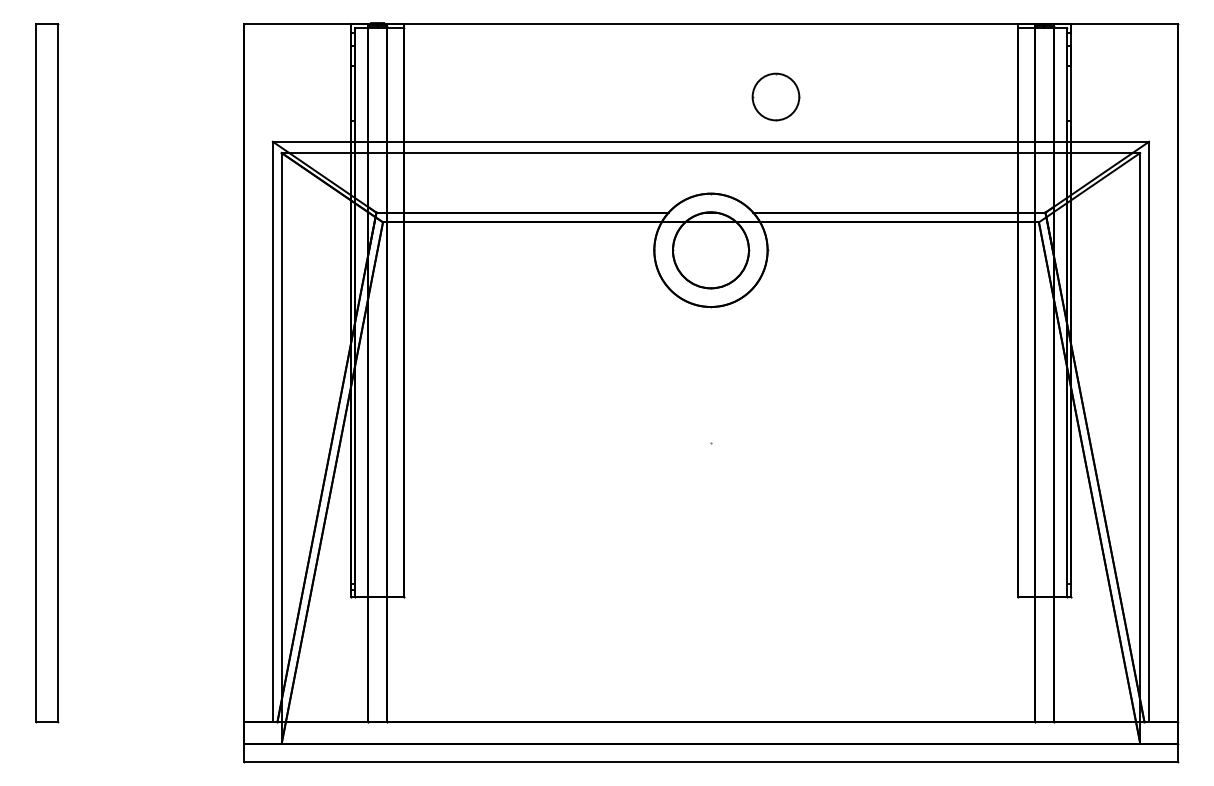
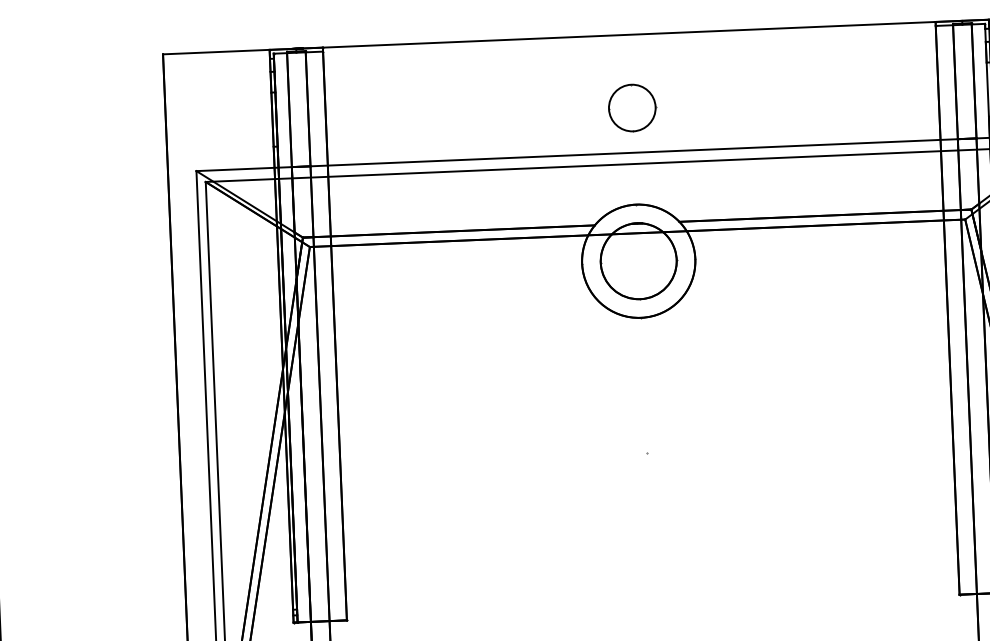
part: (775, 96) -> (631, 107), moved

